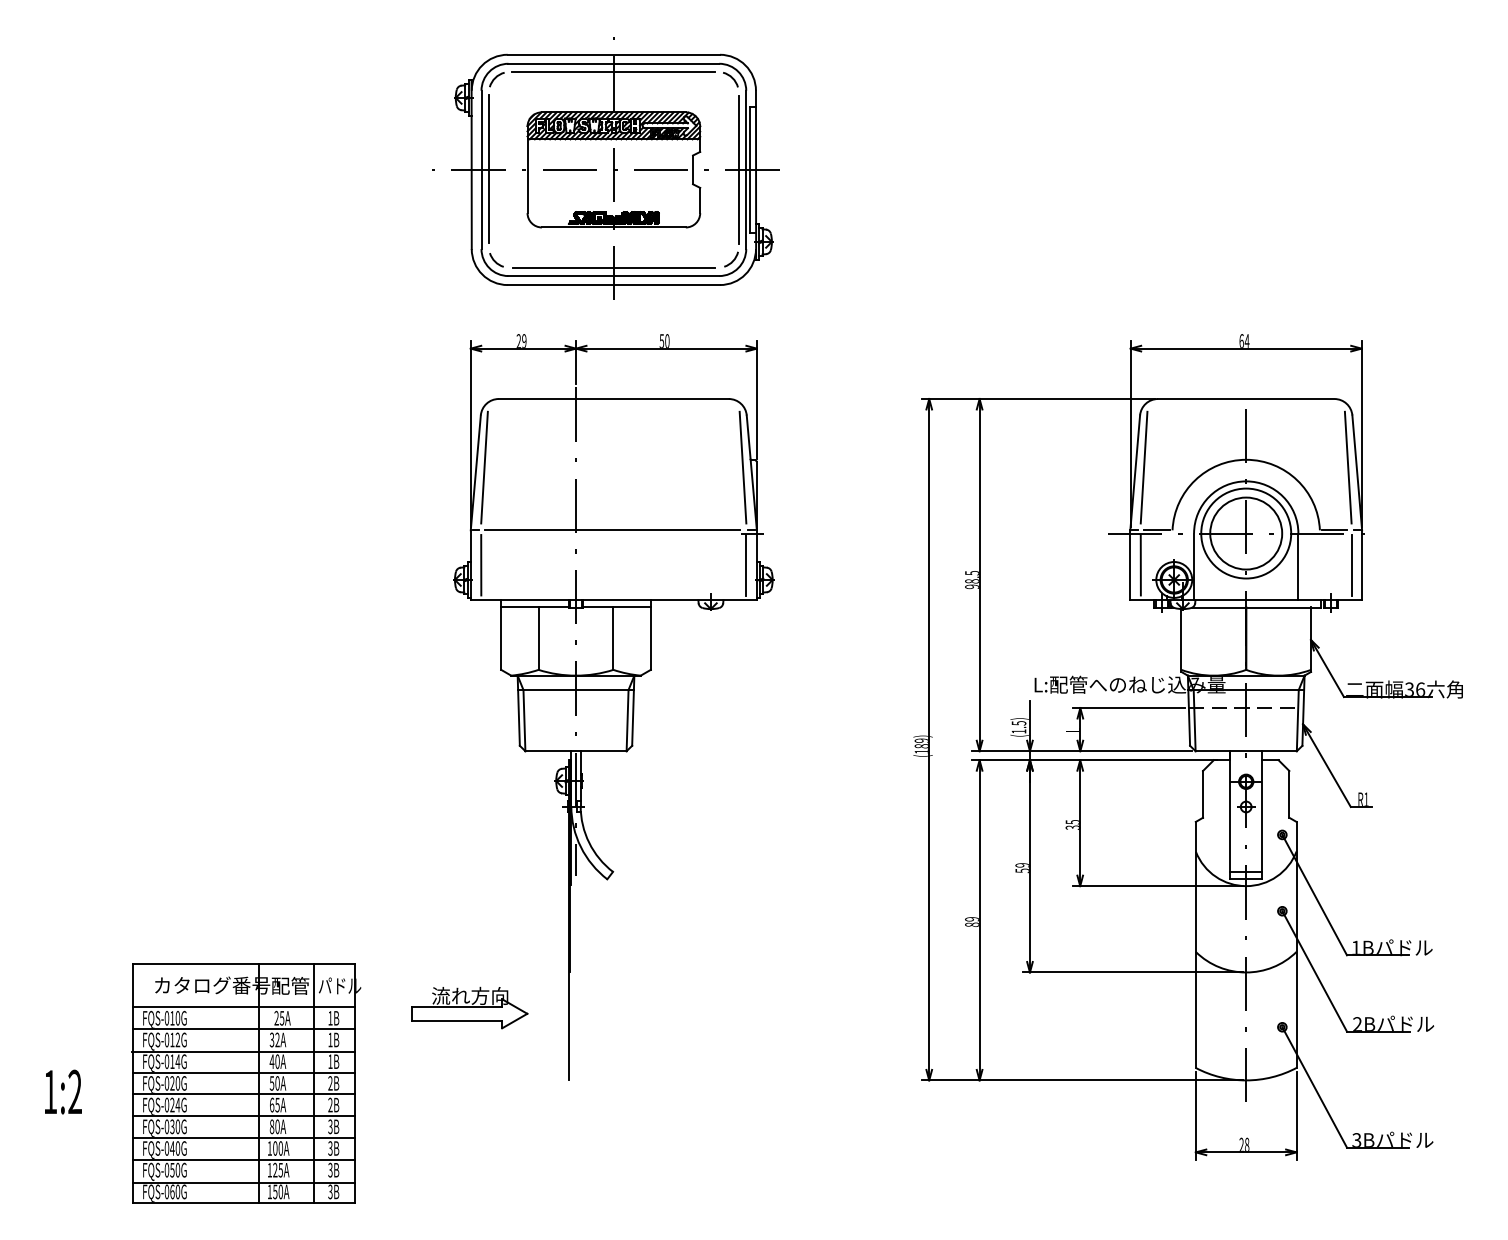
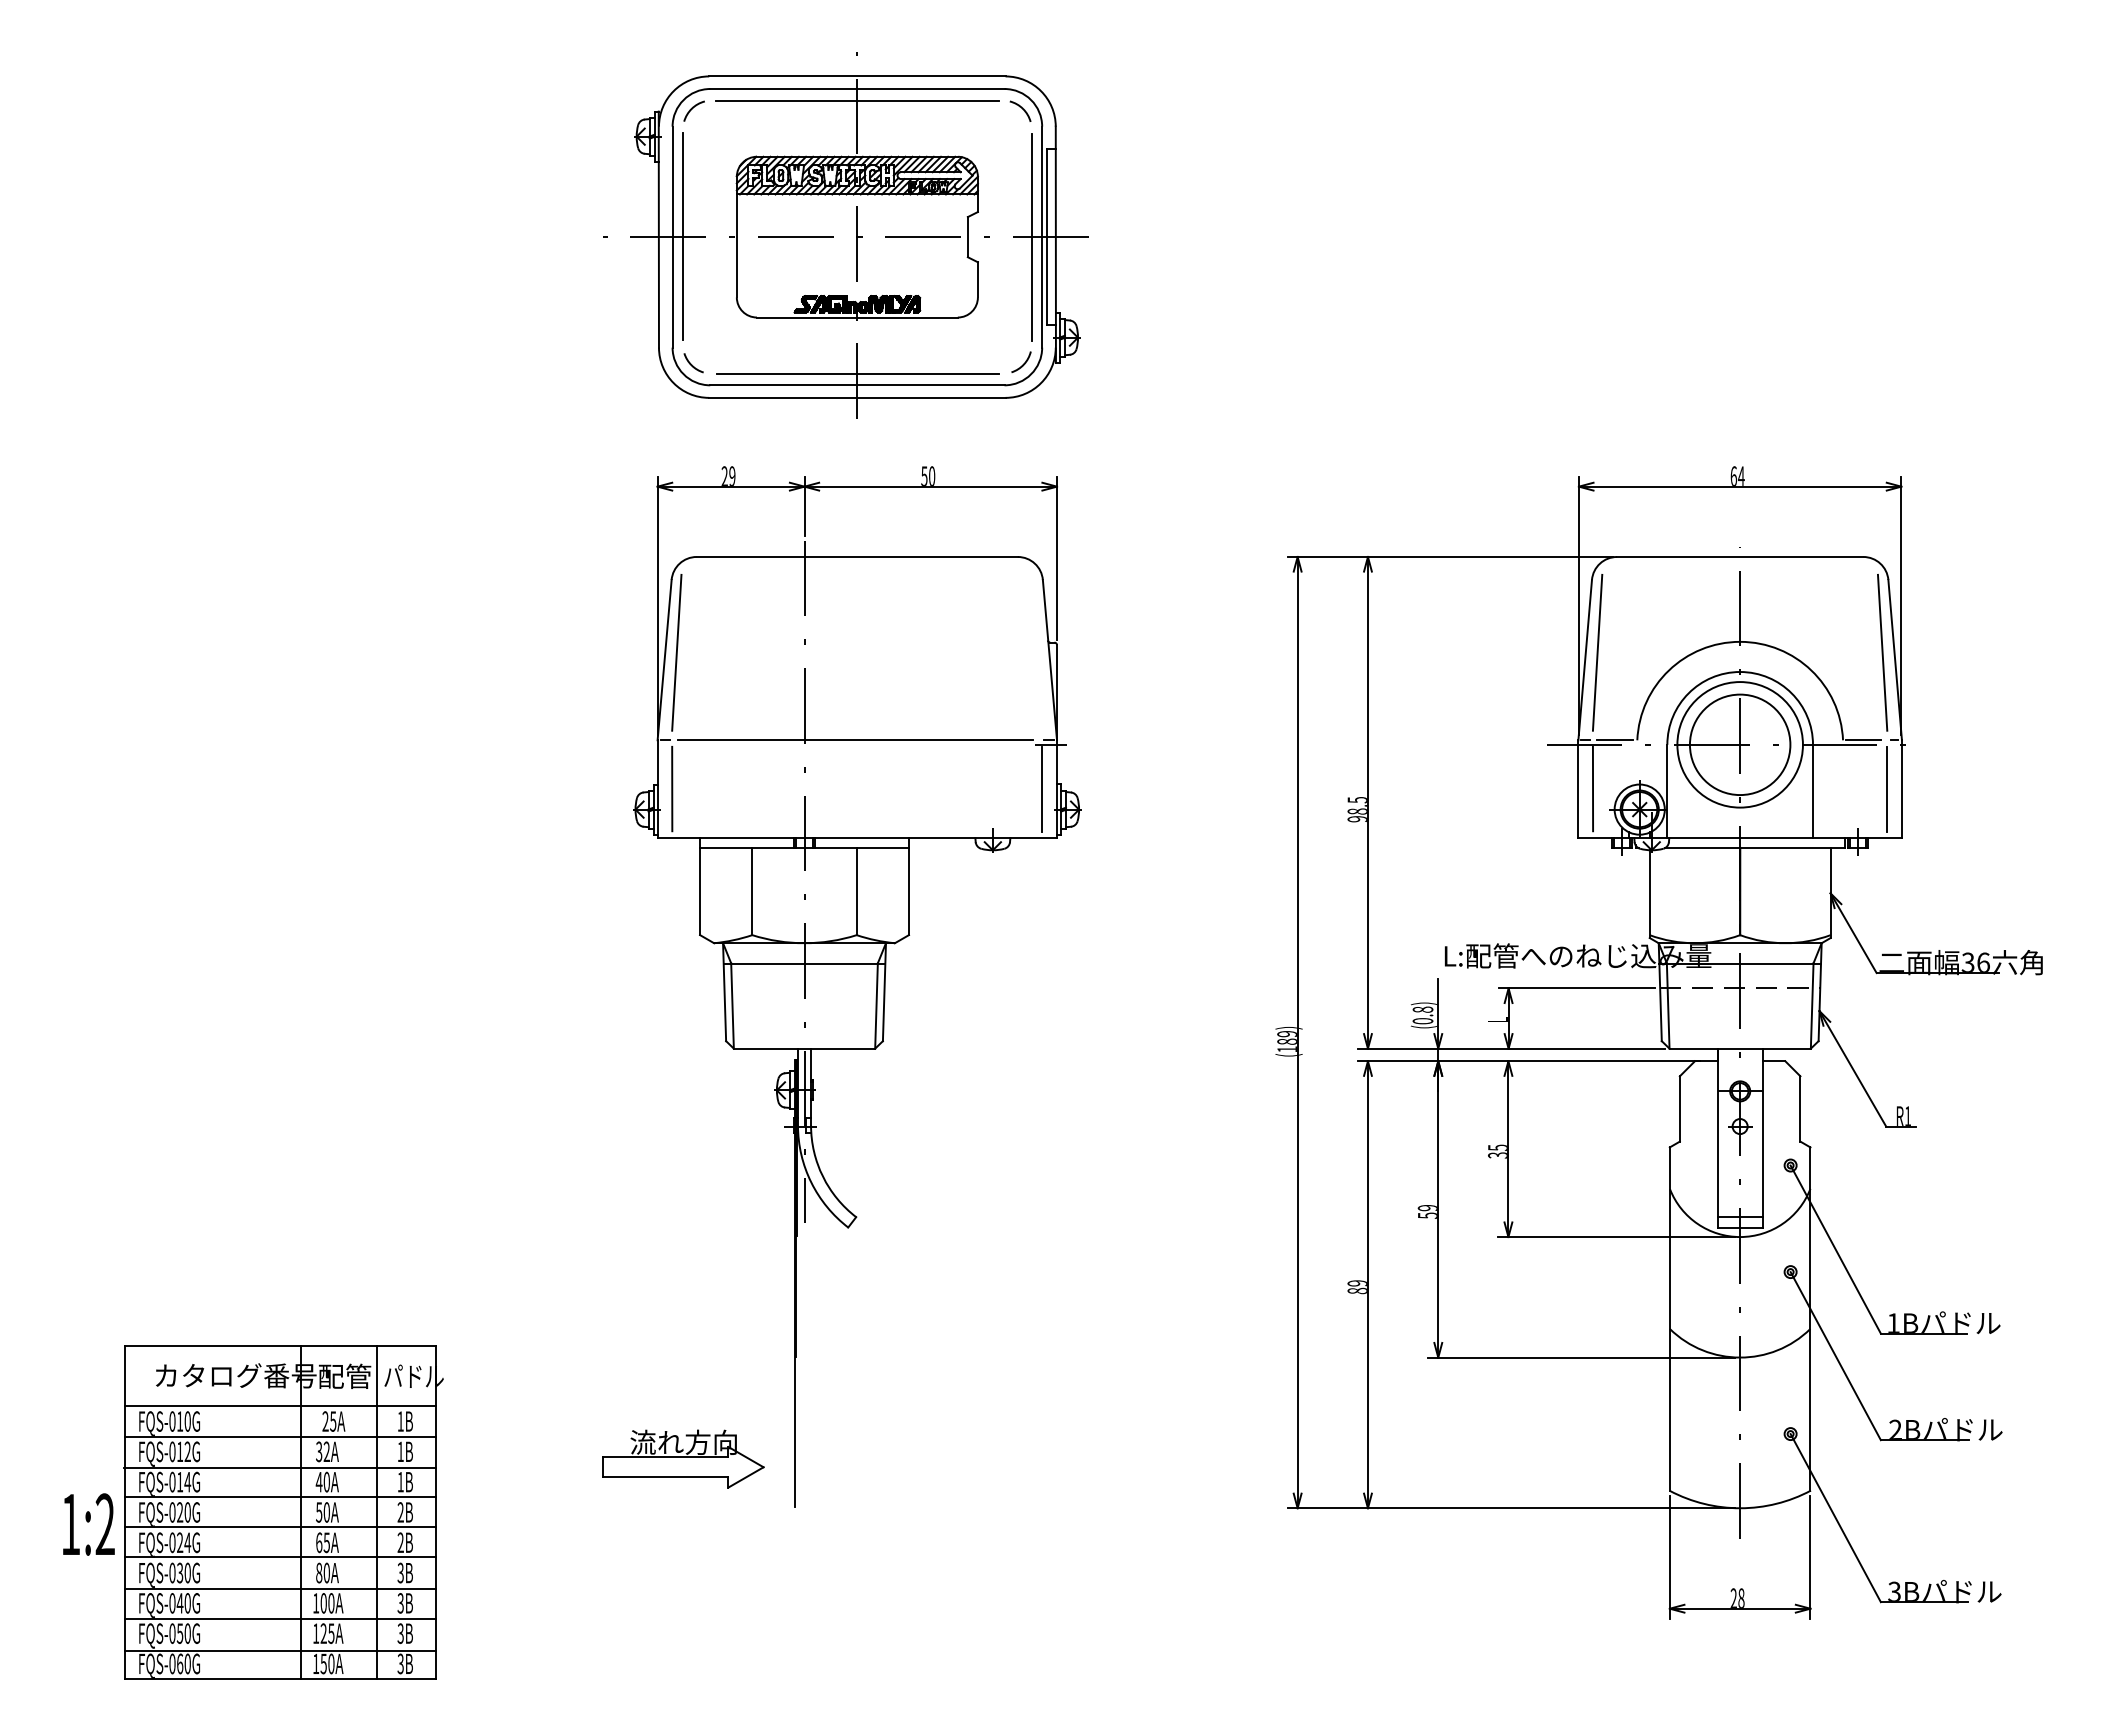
line: (742, 467) -> (1037, 652), removed
text: (1018, 727) -> (1422, 1015), (1.5) -> (0.8)
part: (469, 1007) -> (683, 1458), moved
part: (246, 1083) -> (283, 1512), moved

